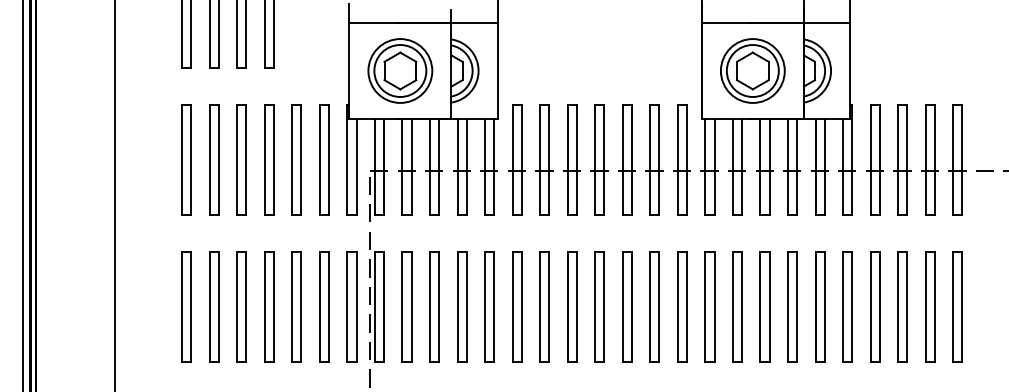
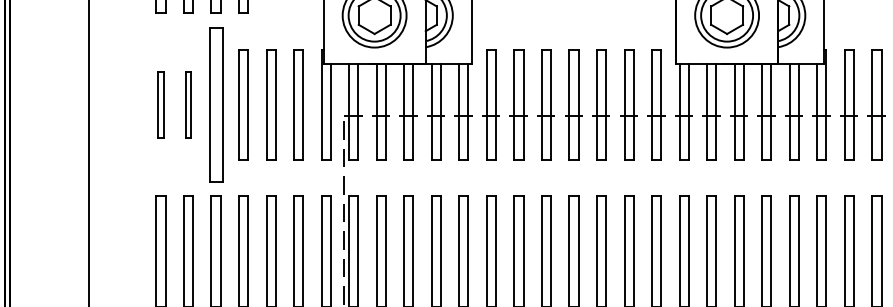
part: (186, 159) -> (160, 104), size x0.6
part: (214, 159) -> (188, 104), size x0.6
part: (241, 159) -> (215, 104), size x1.4

